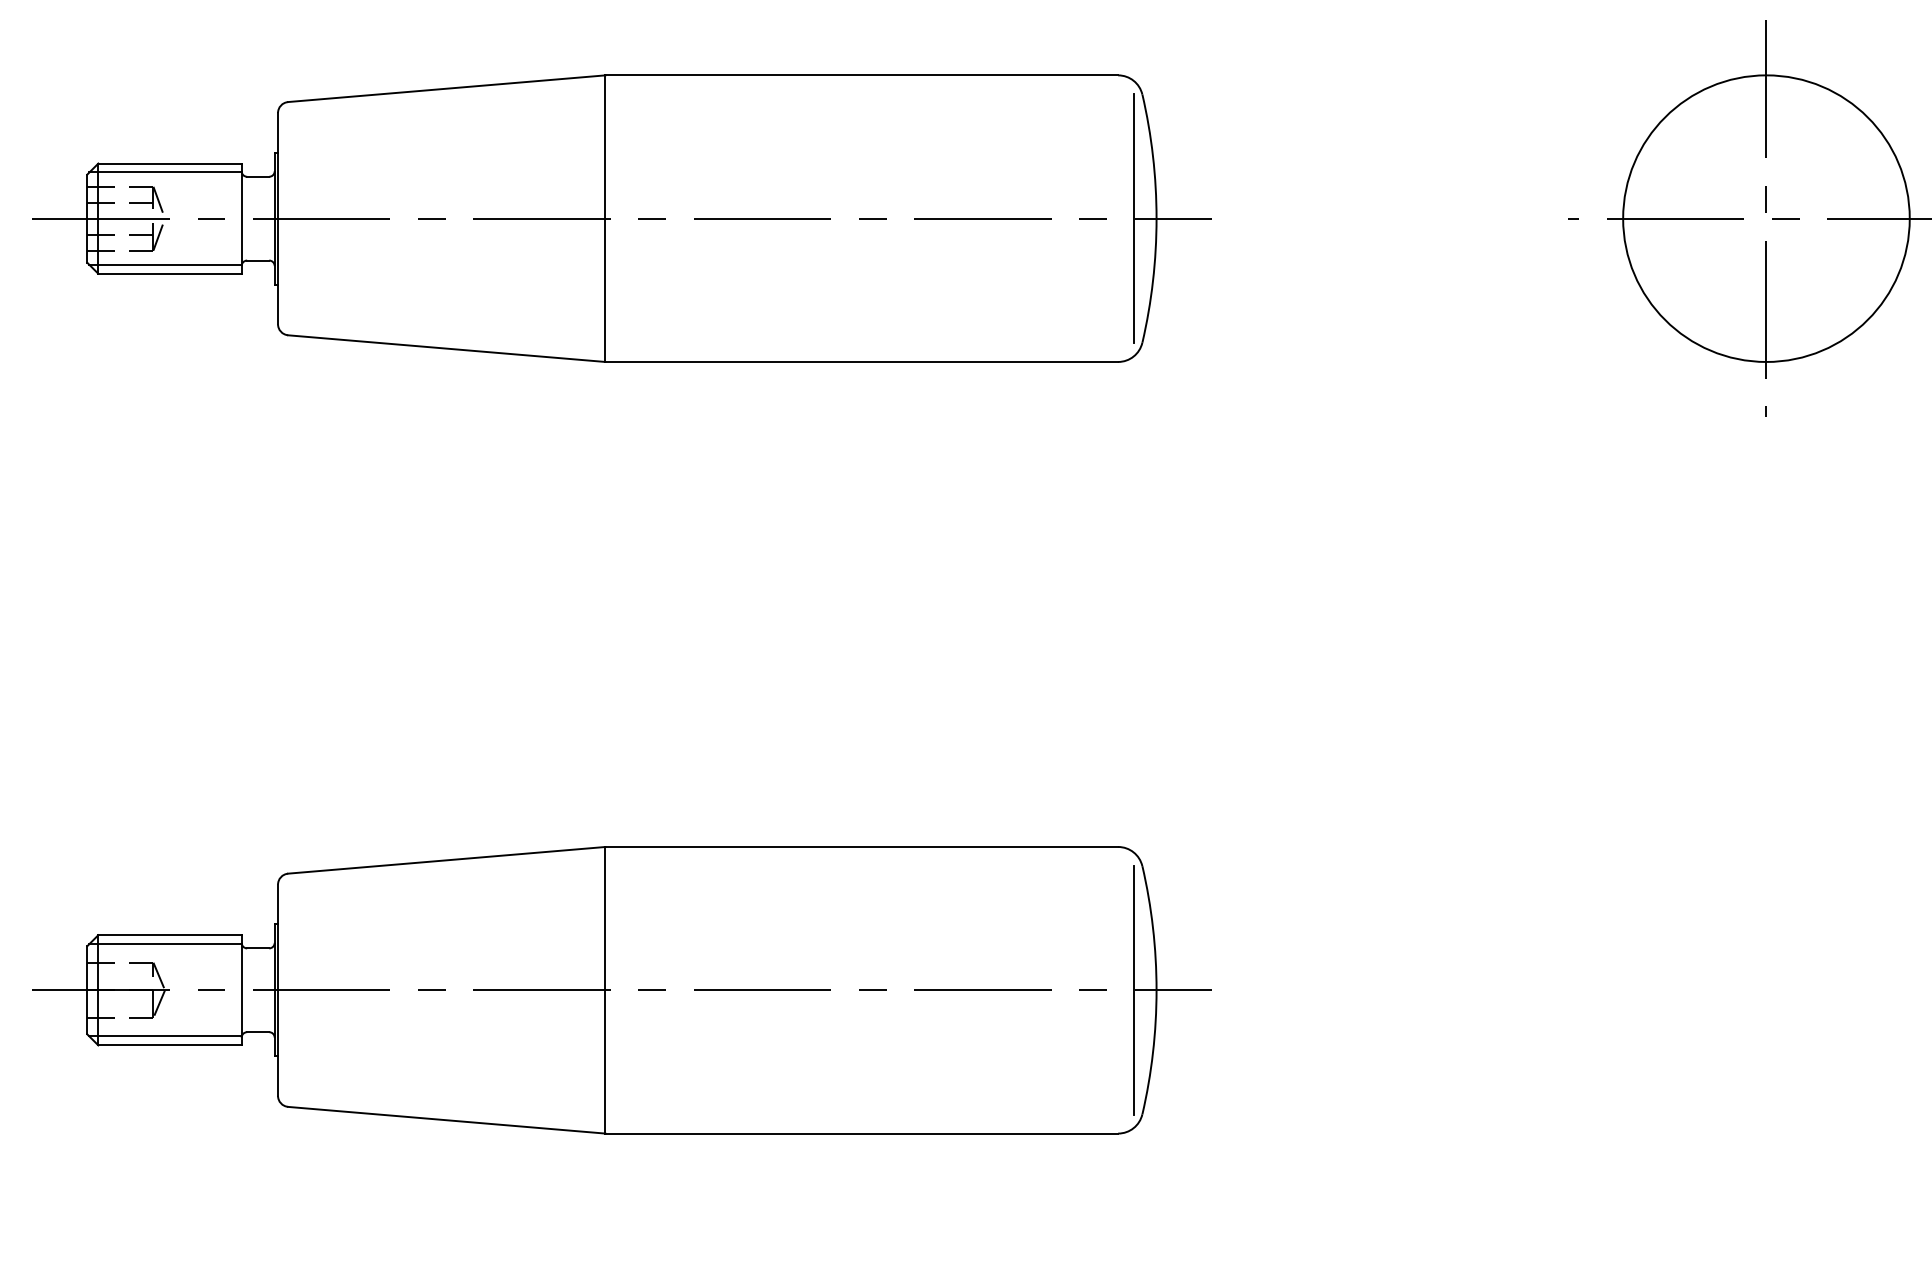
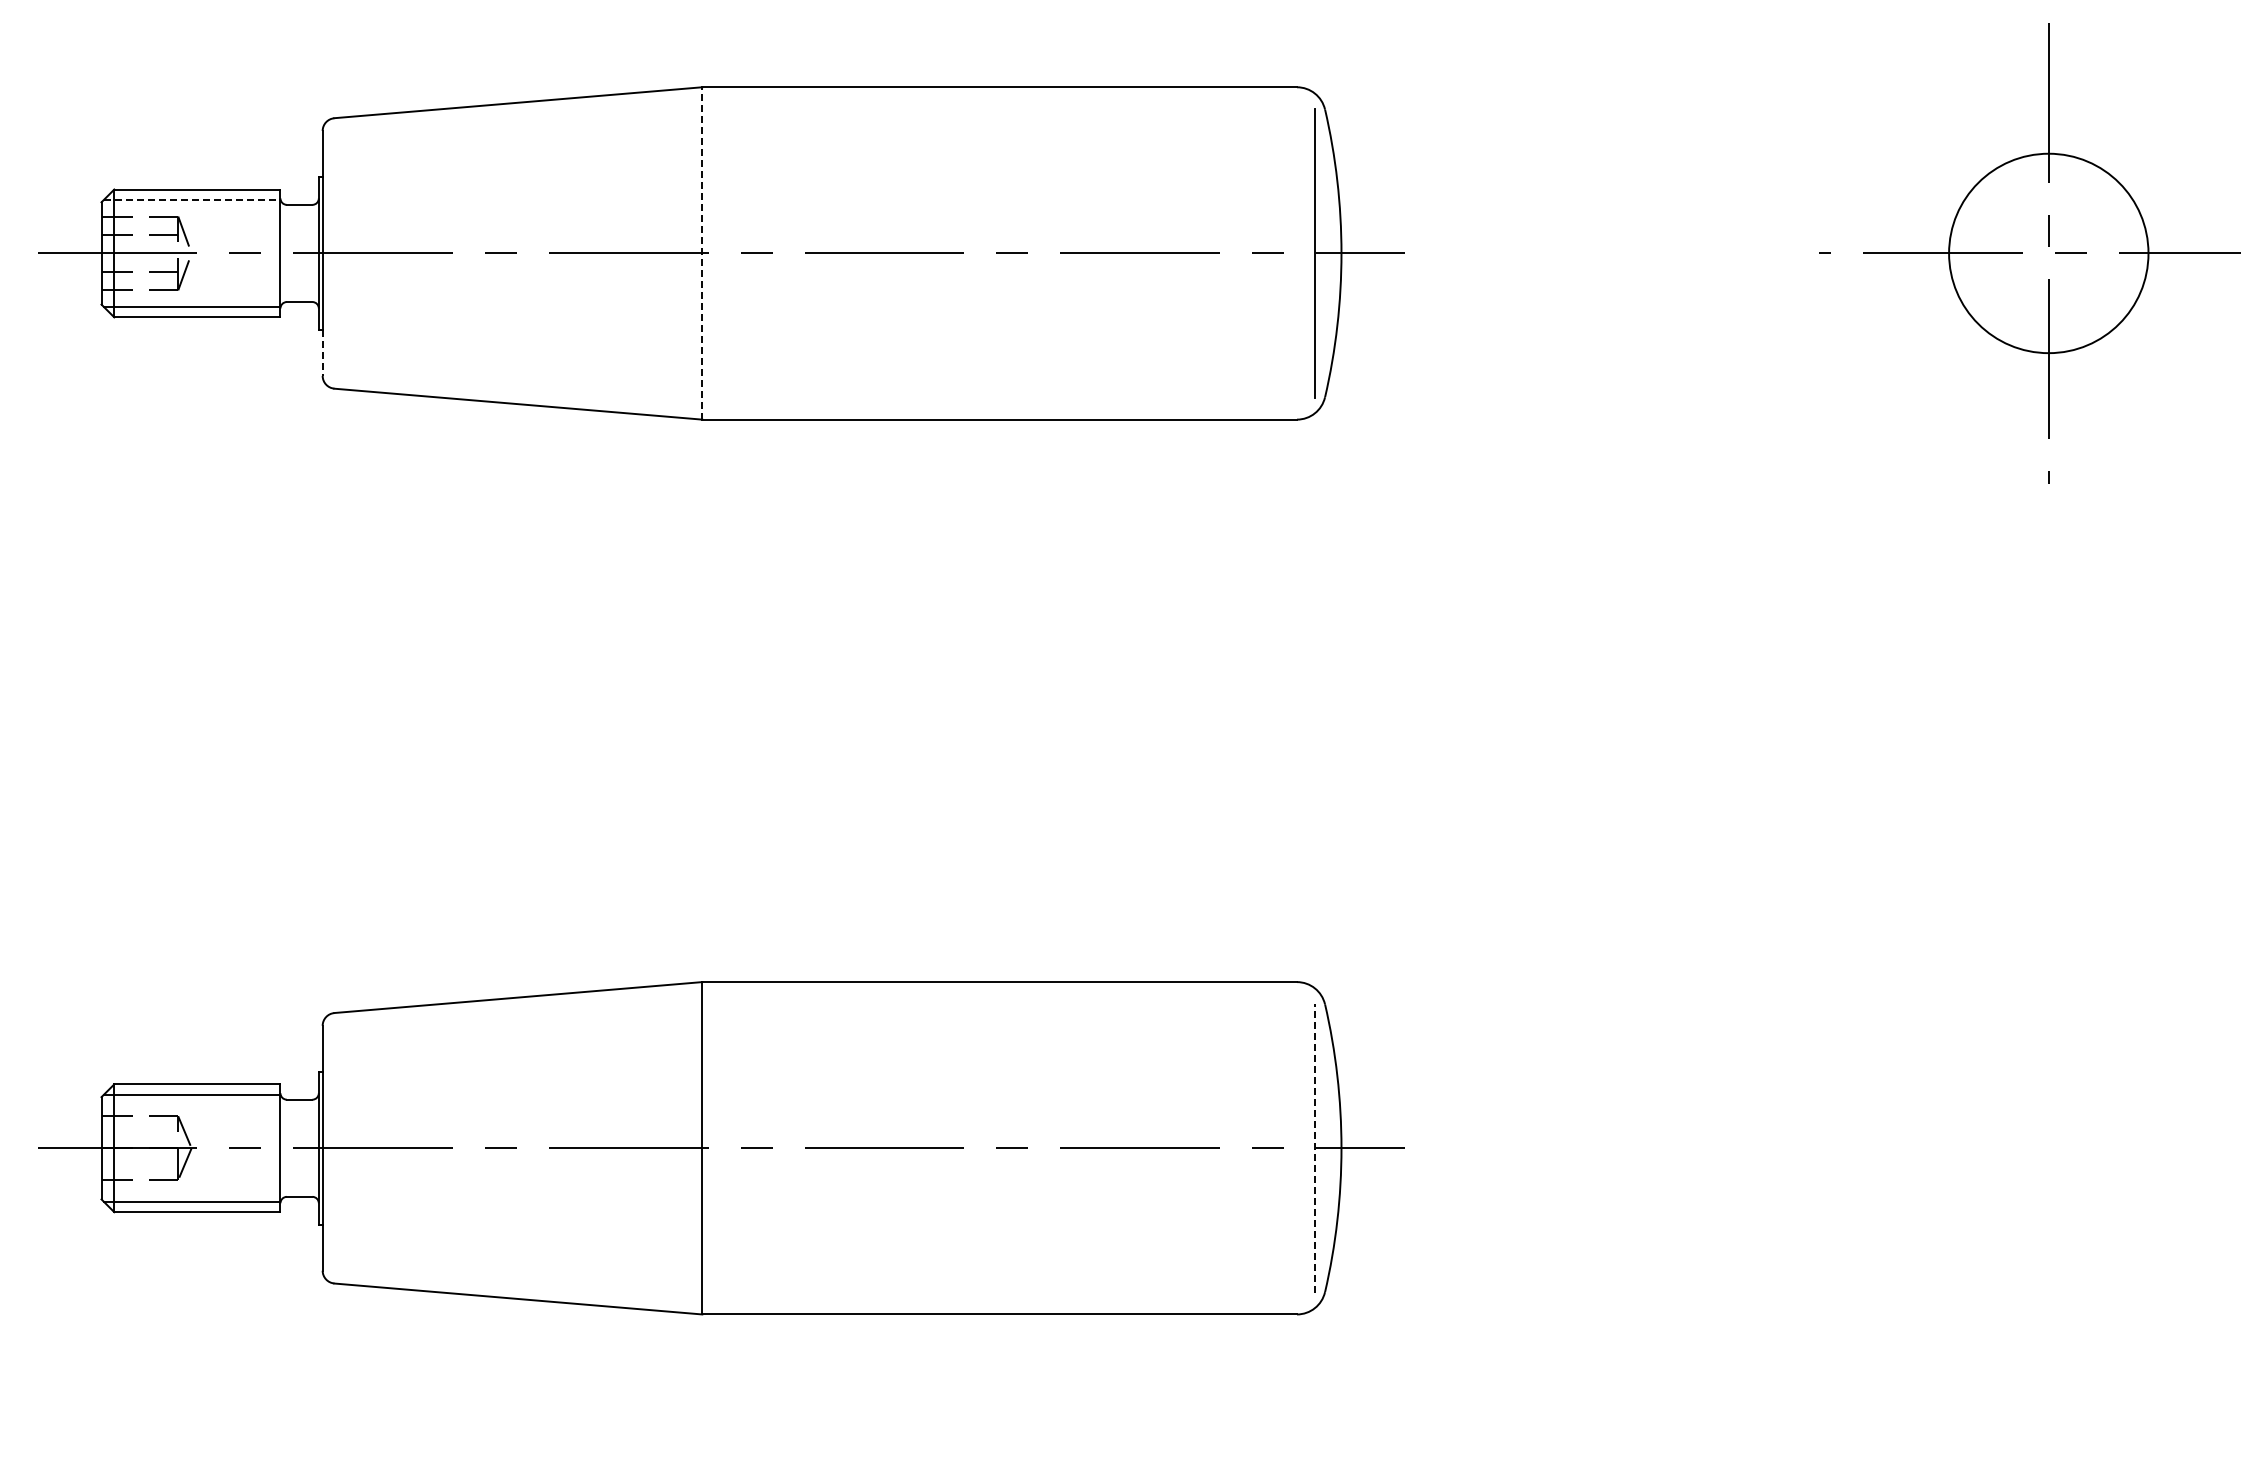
line: (165, 172) -> (192, 199), solid -> dashed
line: (605, 217) -> (702, 252), solid -> dashed
circle: (1766, 218) -> (2048, 253), size x0.6
line: (277, 304) -> (322, 353), solid -> dashed
line: (1133, 990) -> (1314, 1148), solid -> dashed

